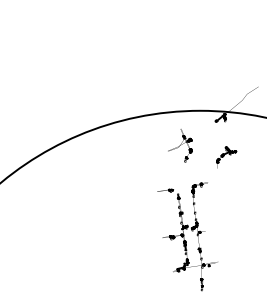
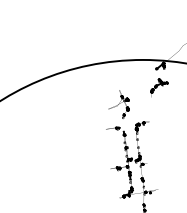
part: (180, 145) -> (119, 104), moved
part: (226, 157) -> (159, 88), moved

